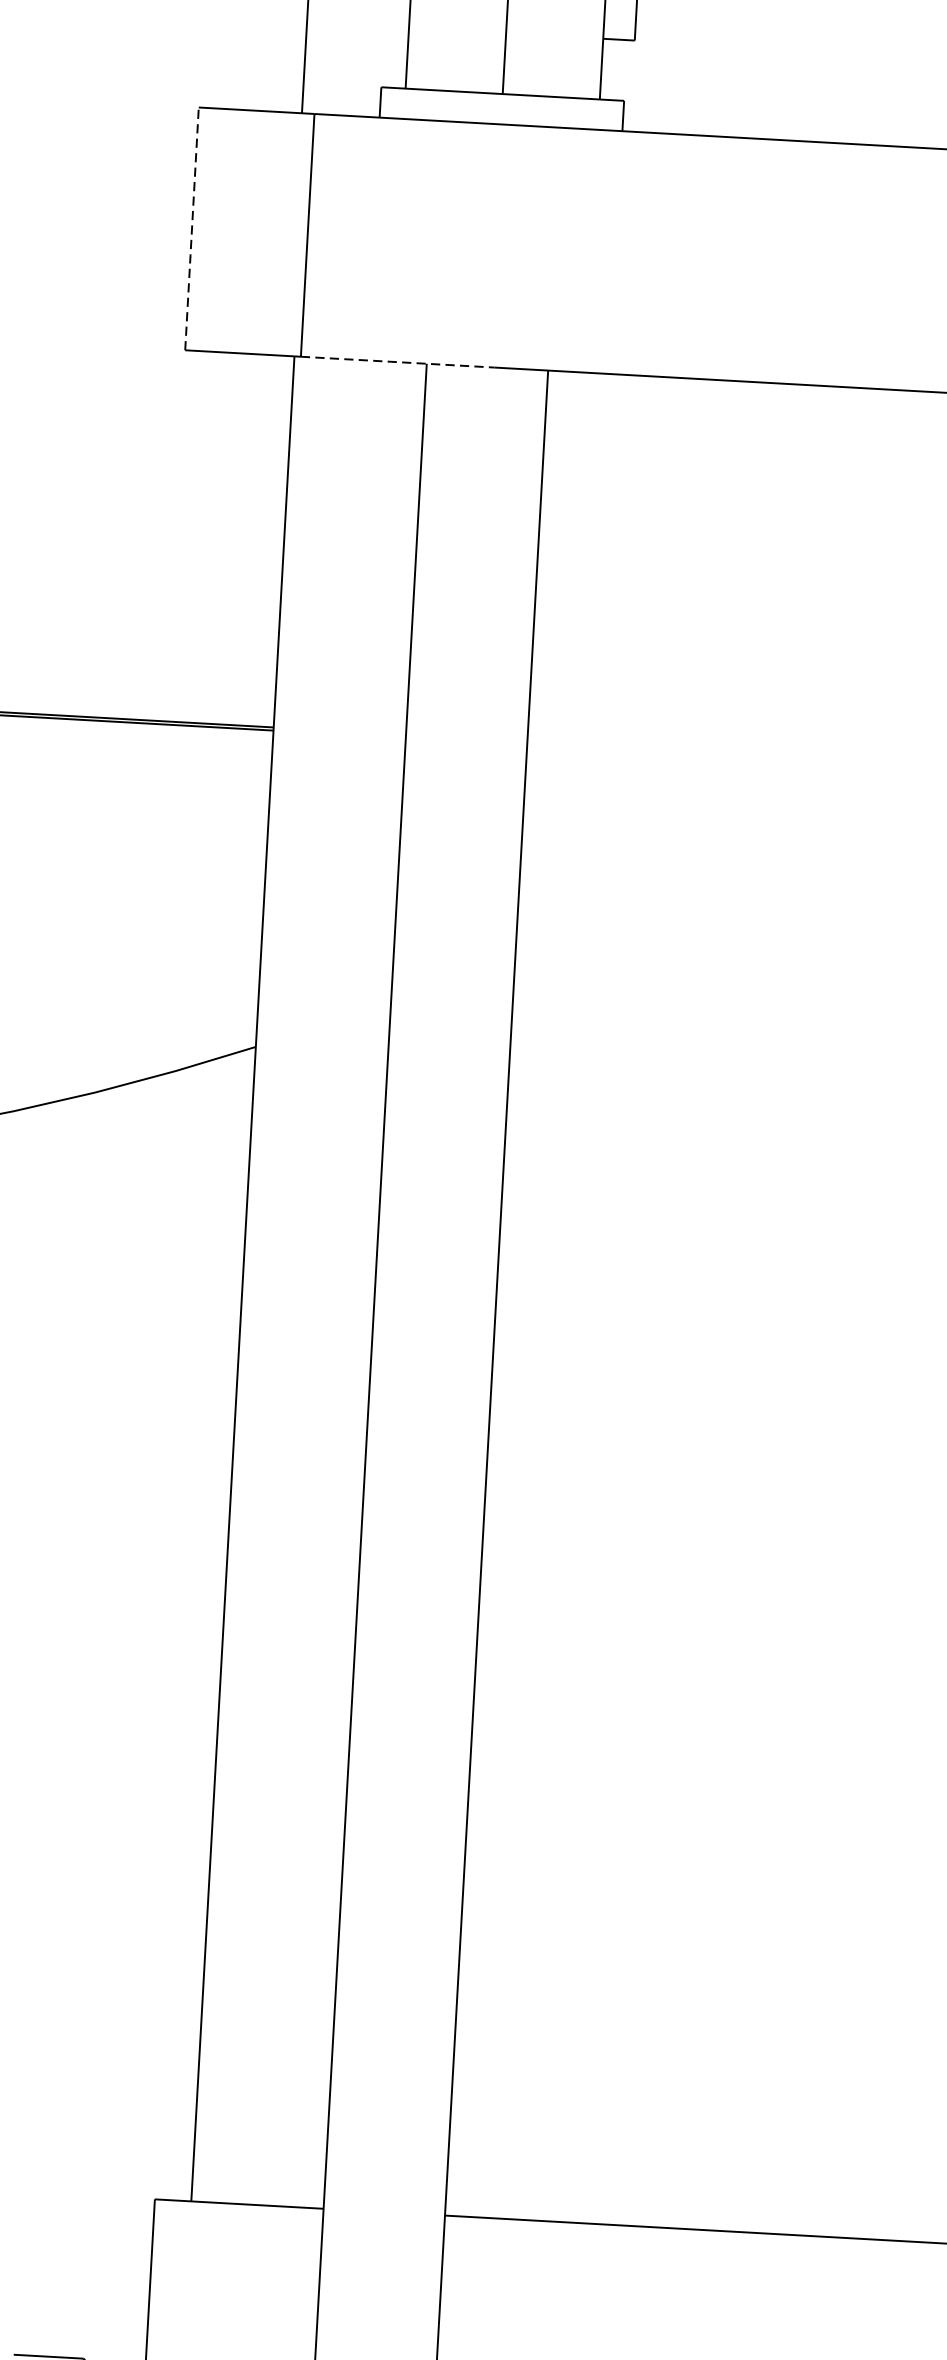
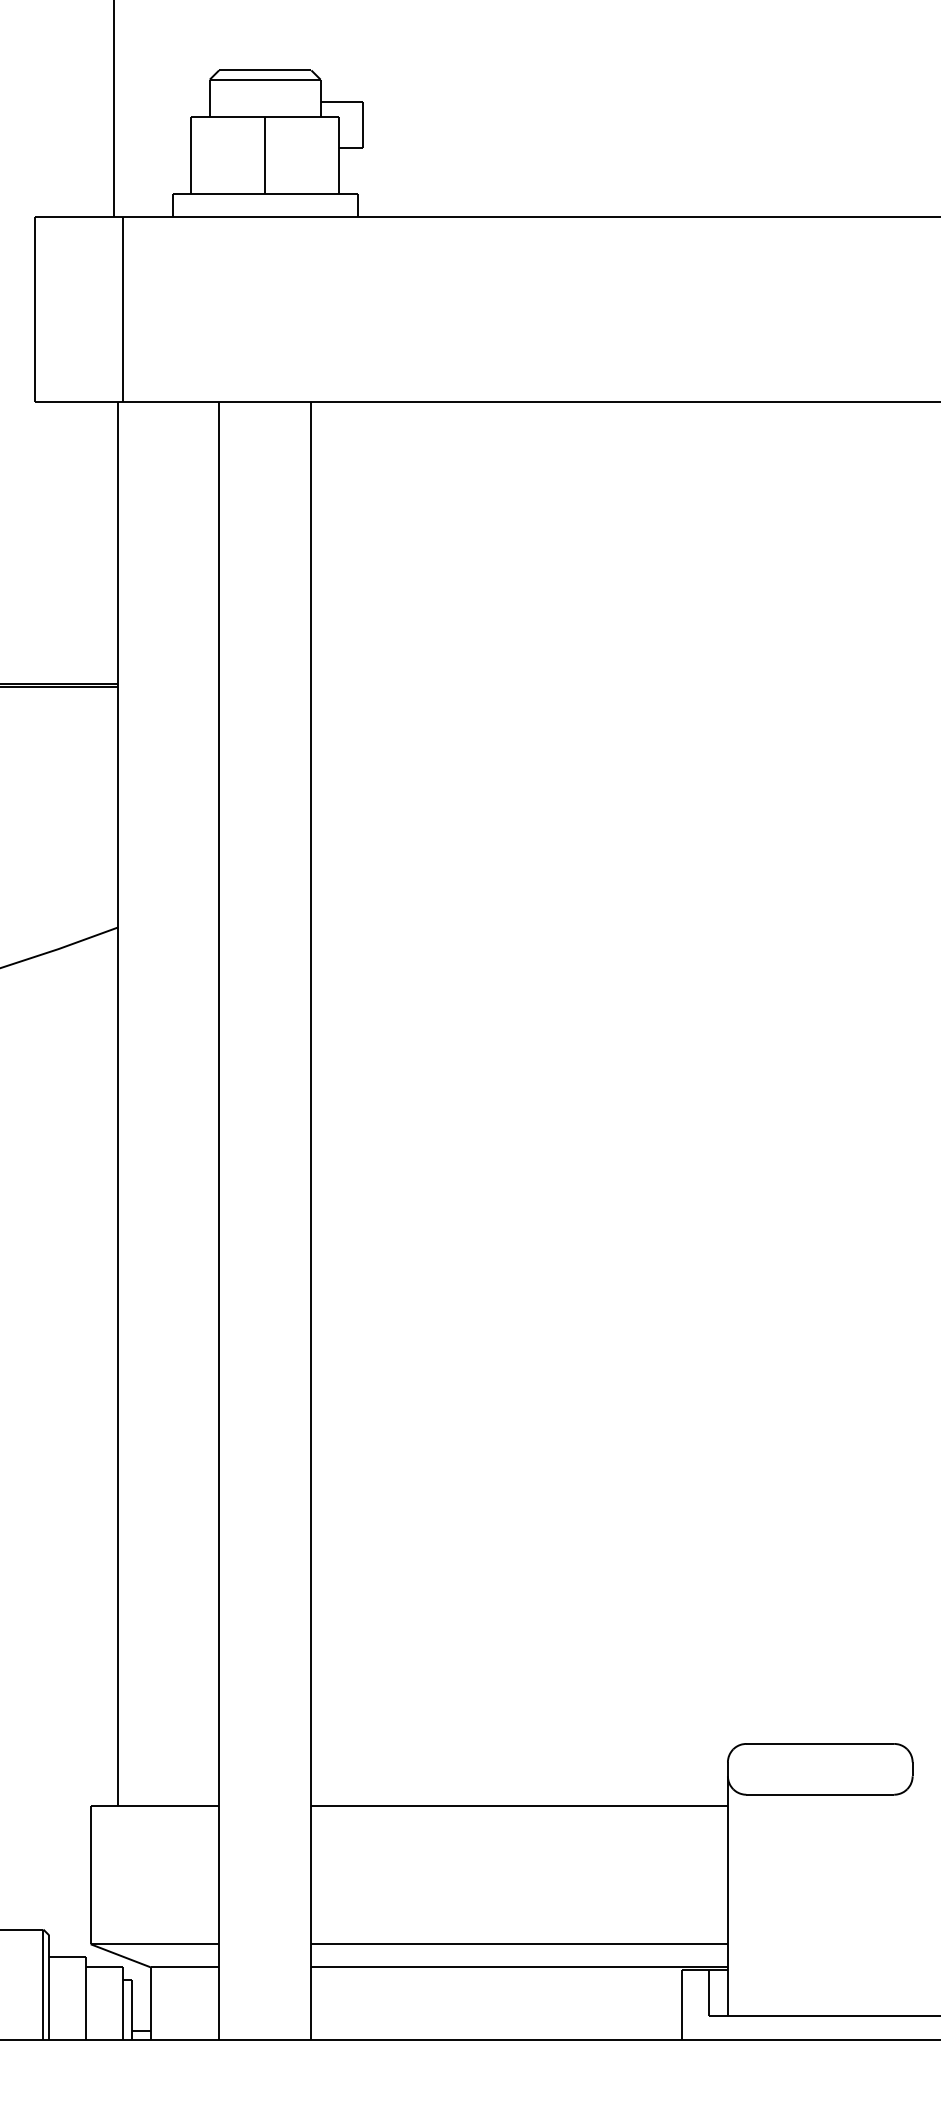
line: (192, 228) -> (35, 309), dashed -> solid
line: (397, 361) -> (196, 401), dashed -> solid

